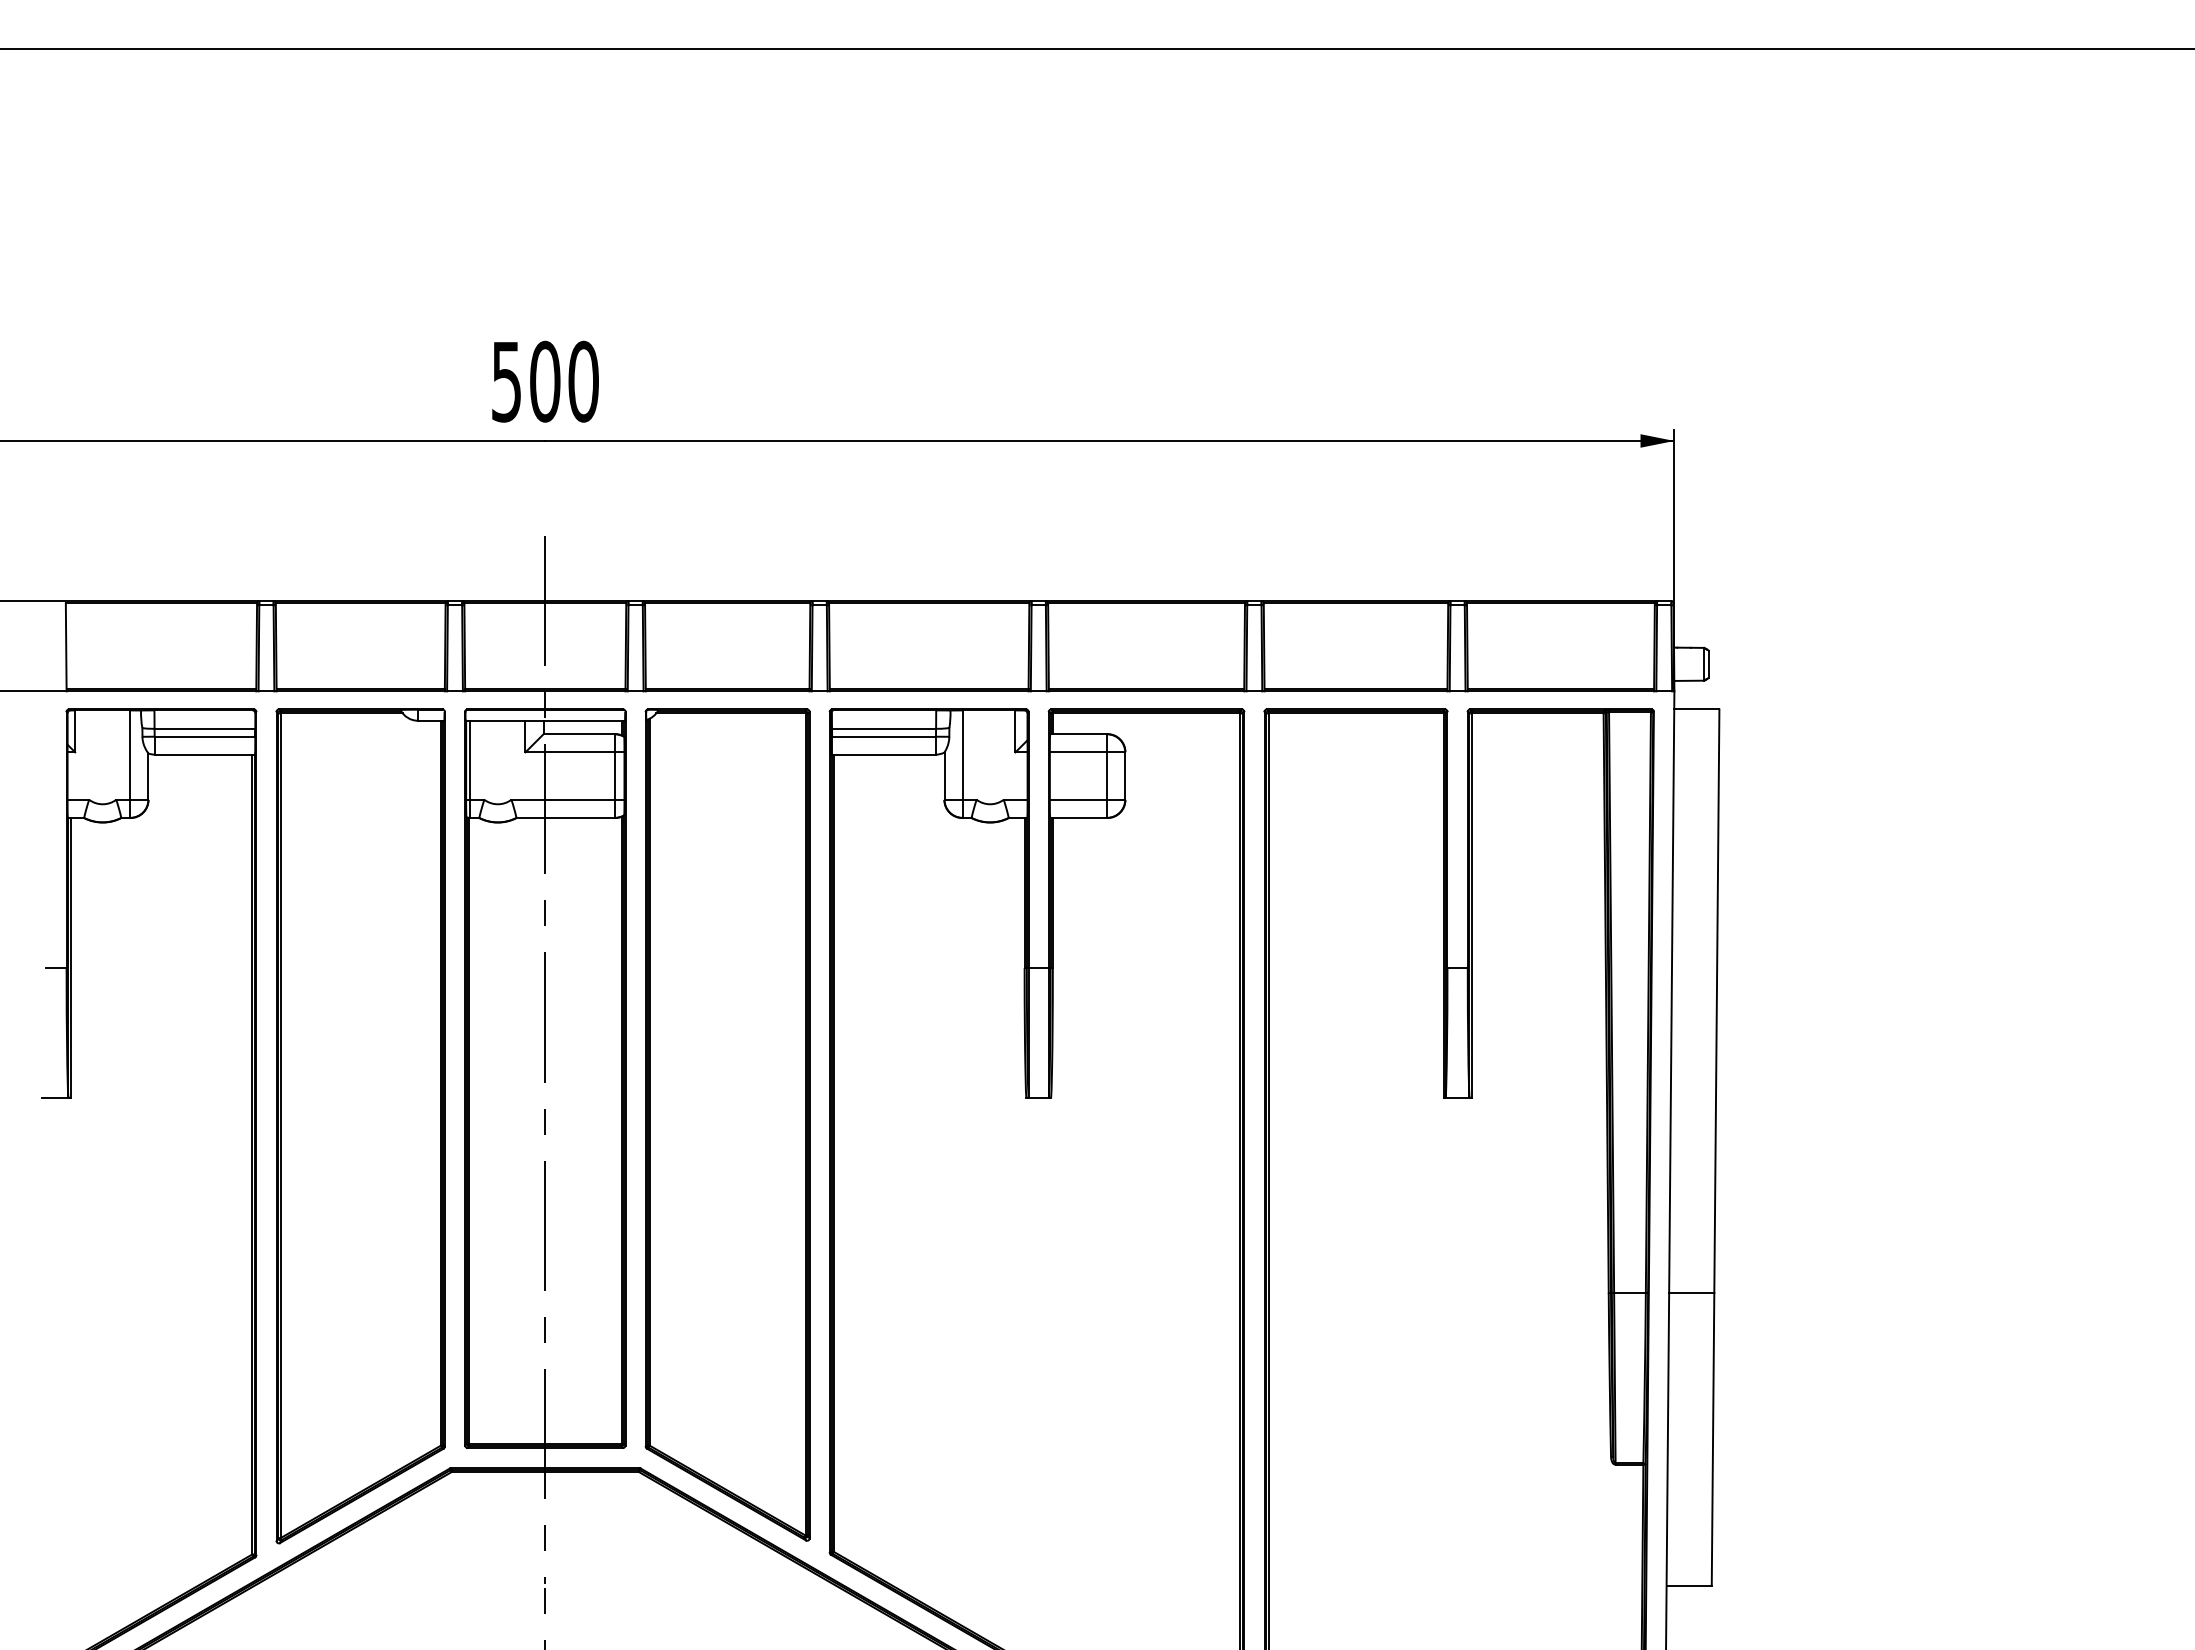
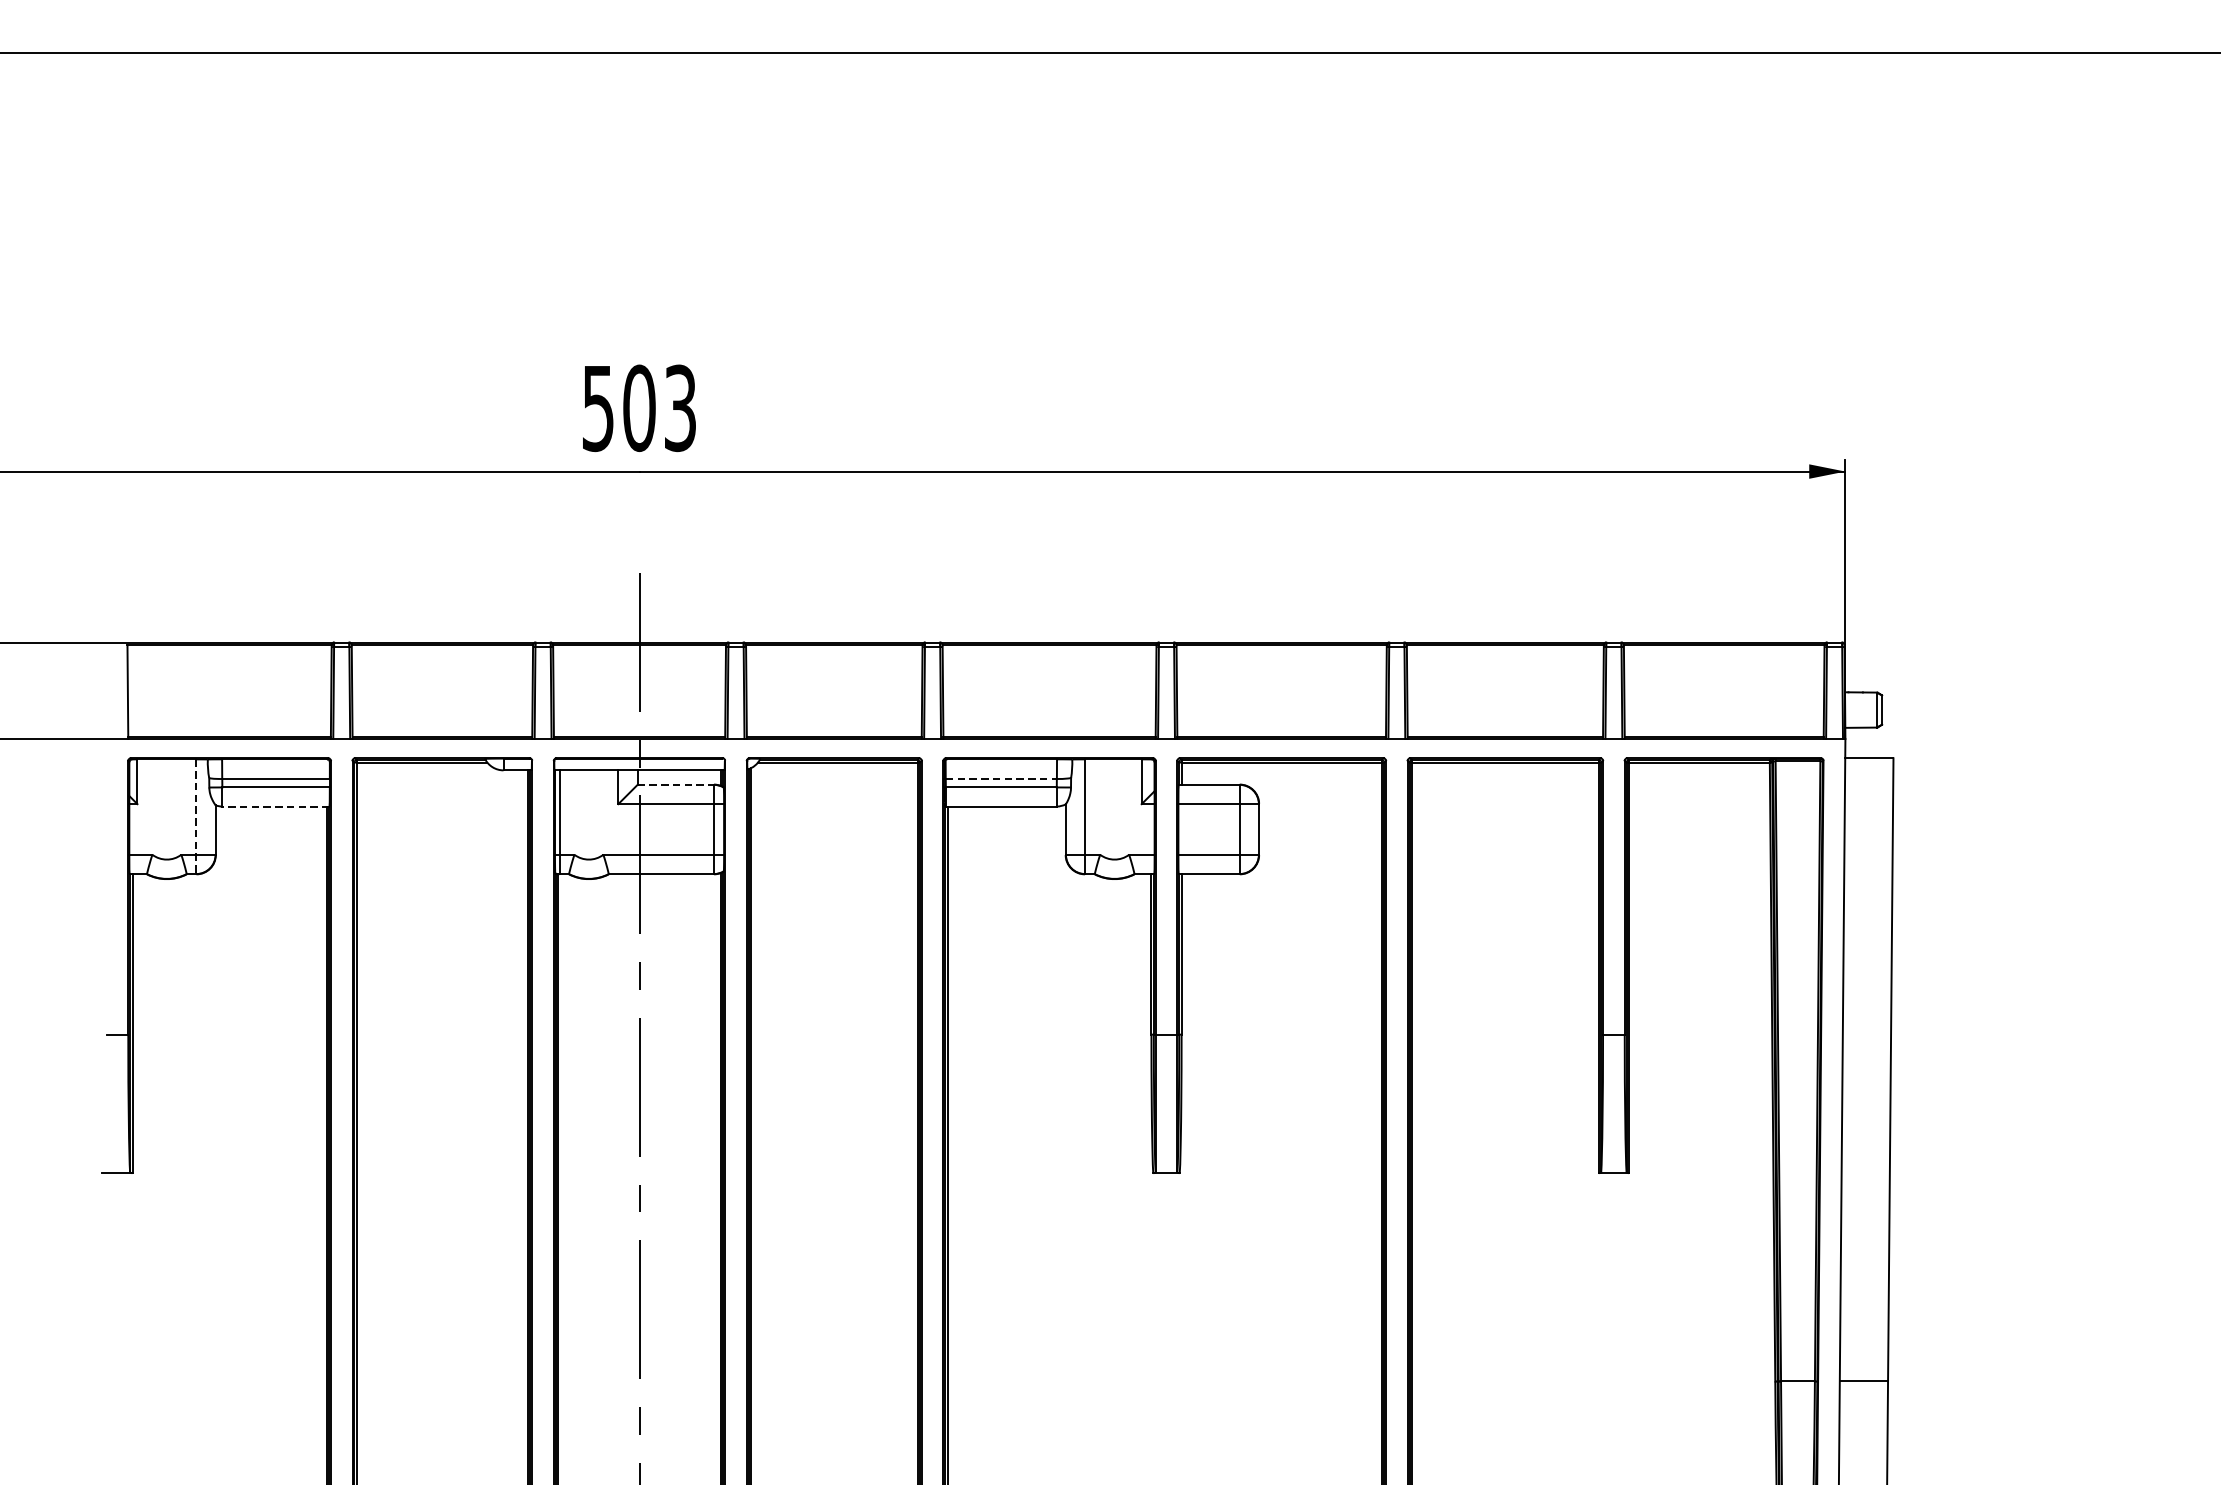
text: (583, 381) -> (680, 408), 500 -> 503
line: (884, 728) -> (1001, 778), solid -> dashed
line: (579, 734) -> (676, 785), solid -> dashed
line: (204, 754) -> (275, 806), solid -> dashed
line: (130, 764) -> (196, 817), solid -> dashed

